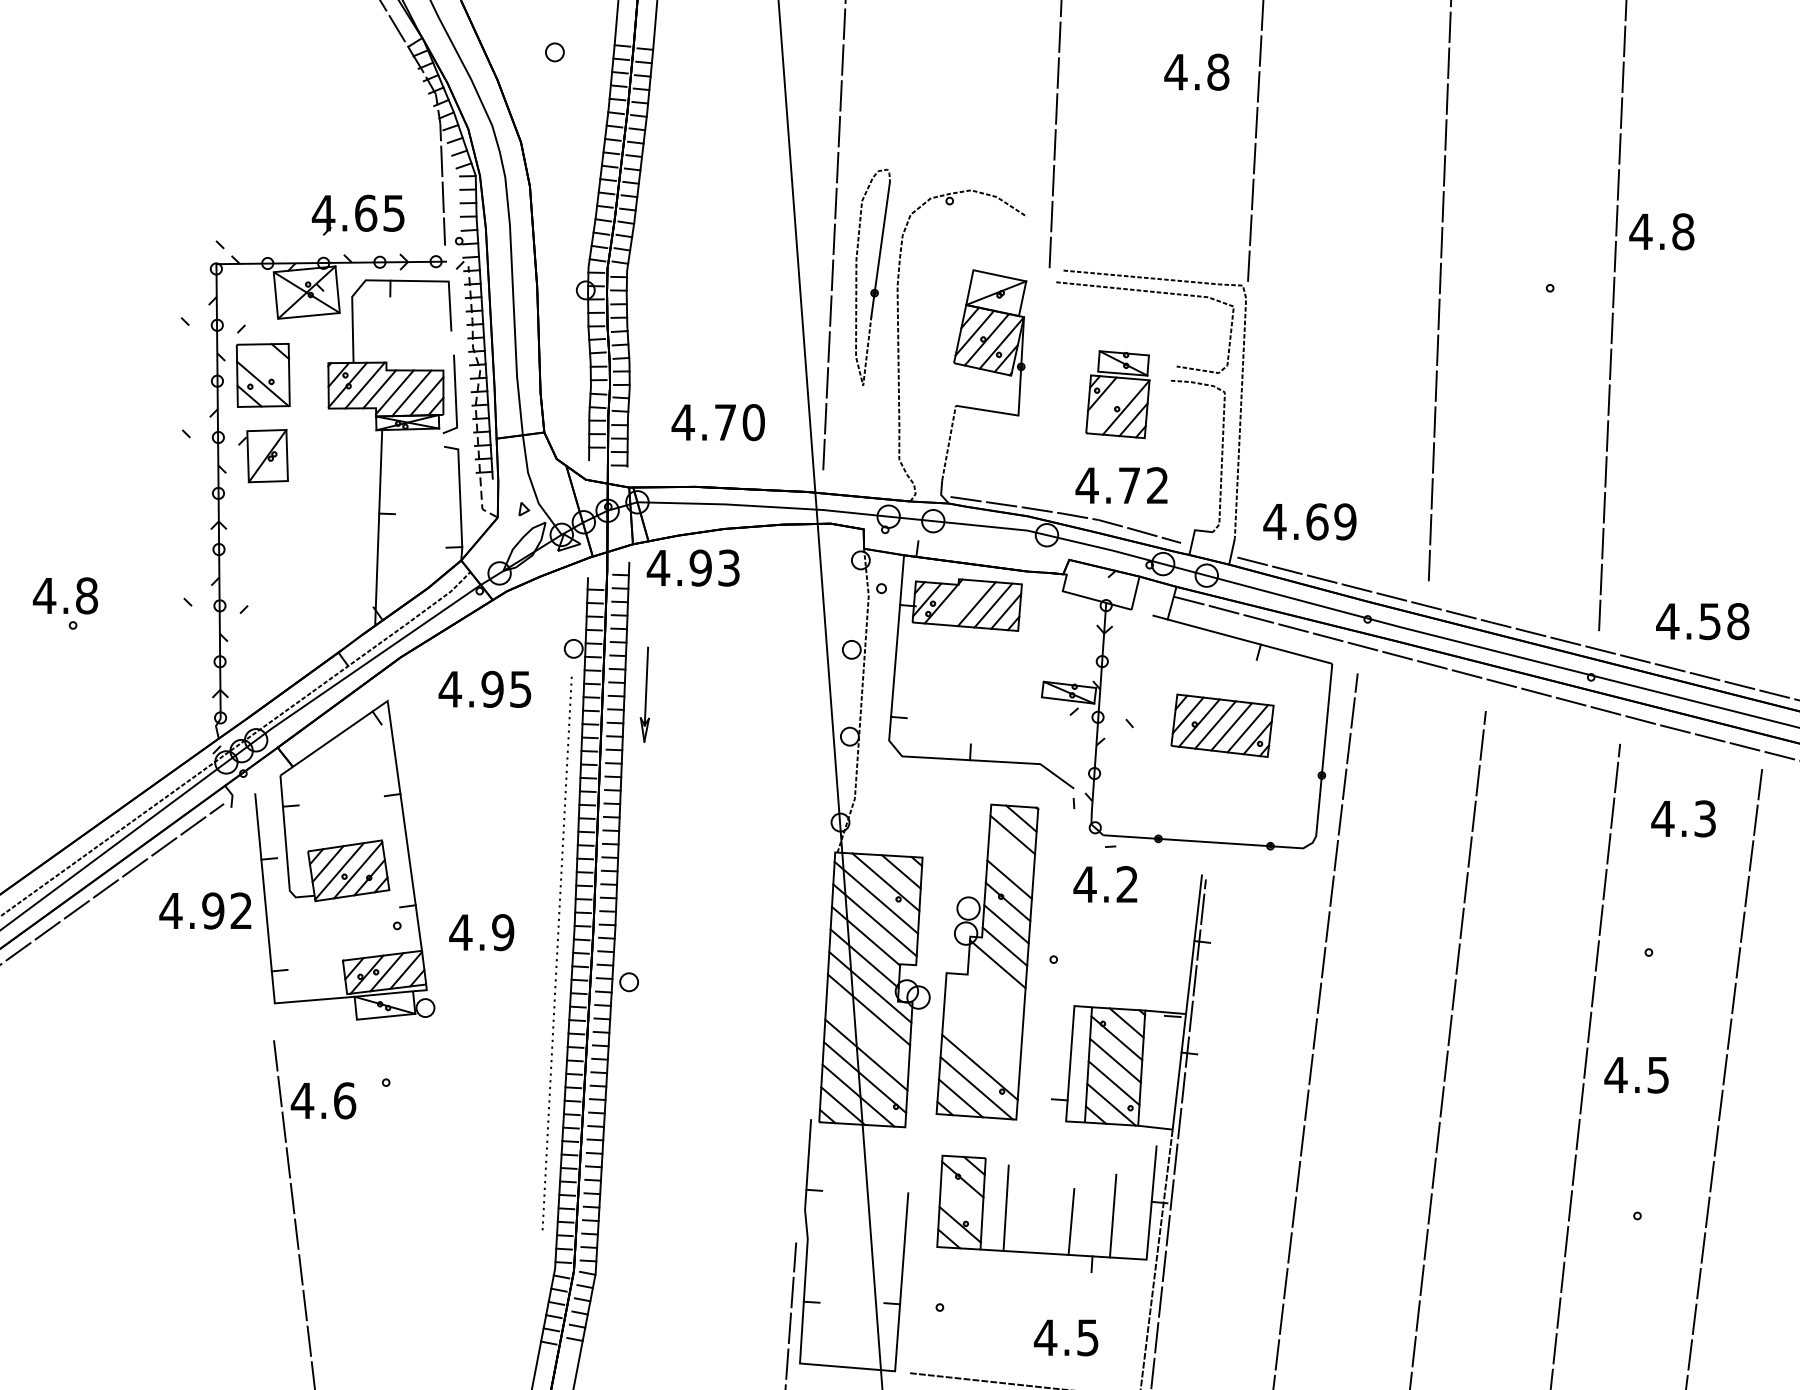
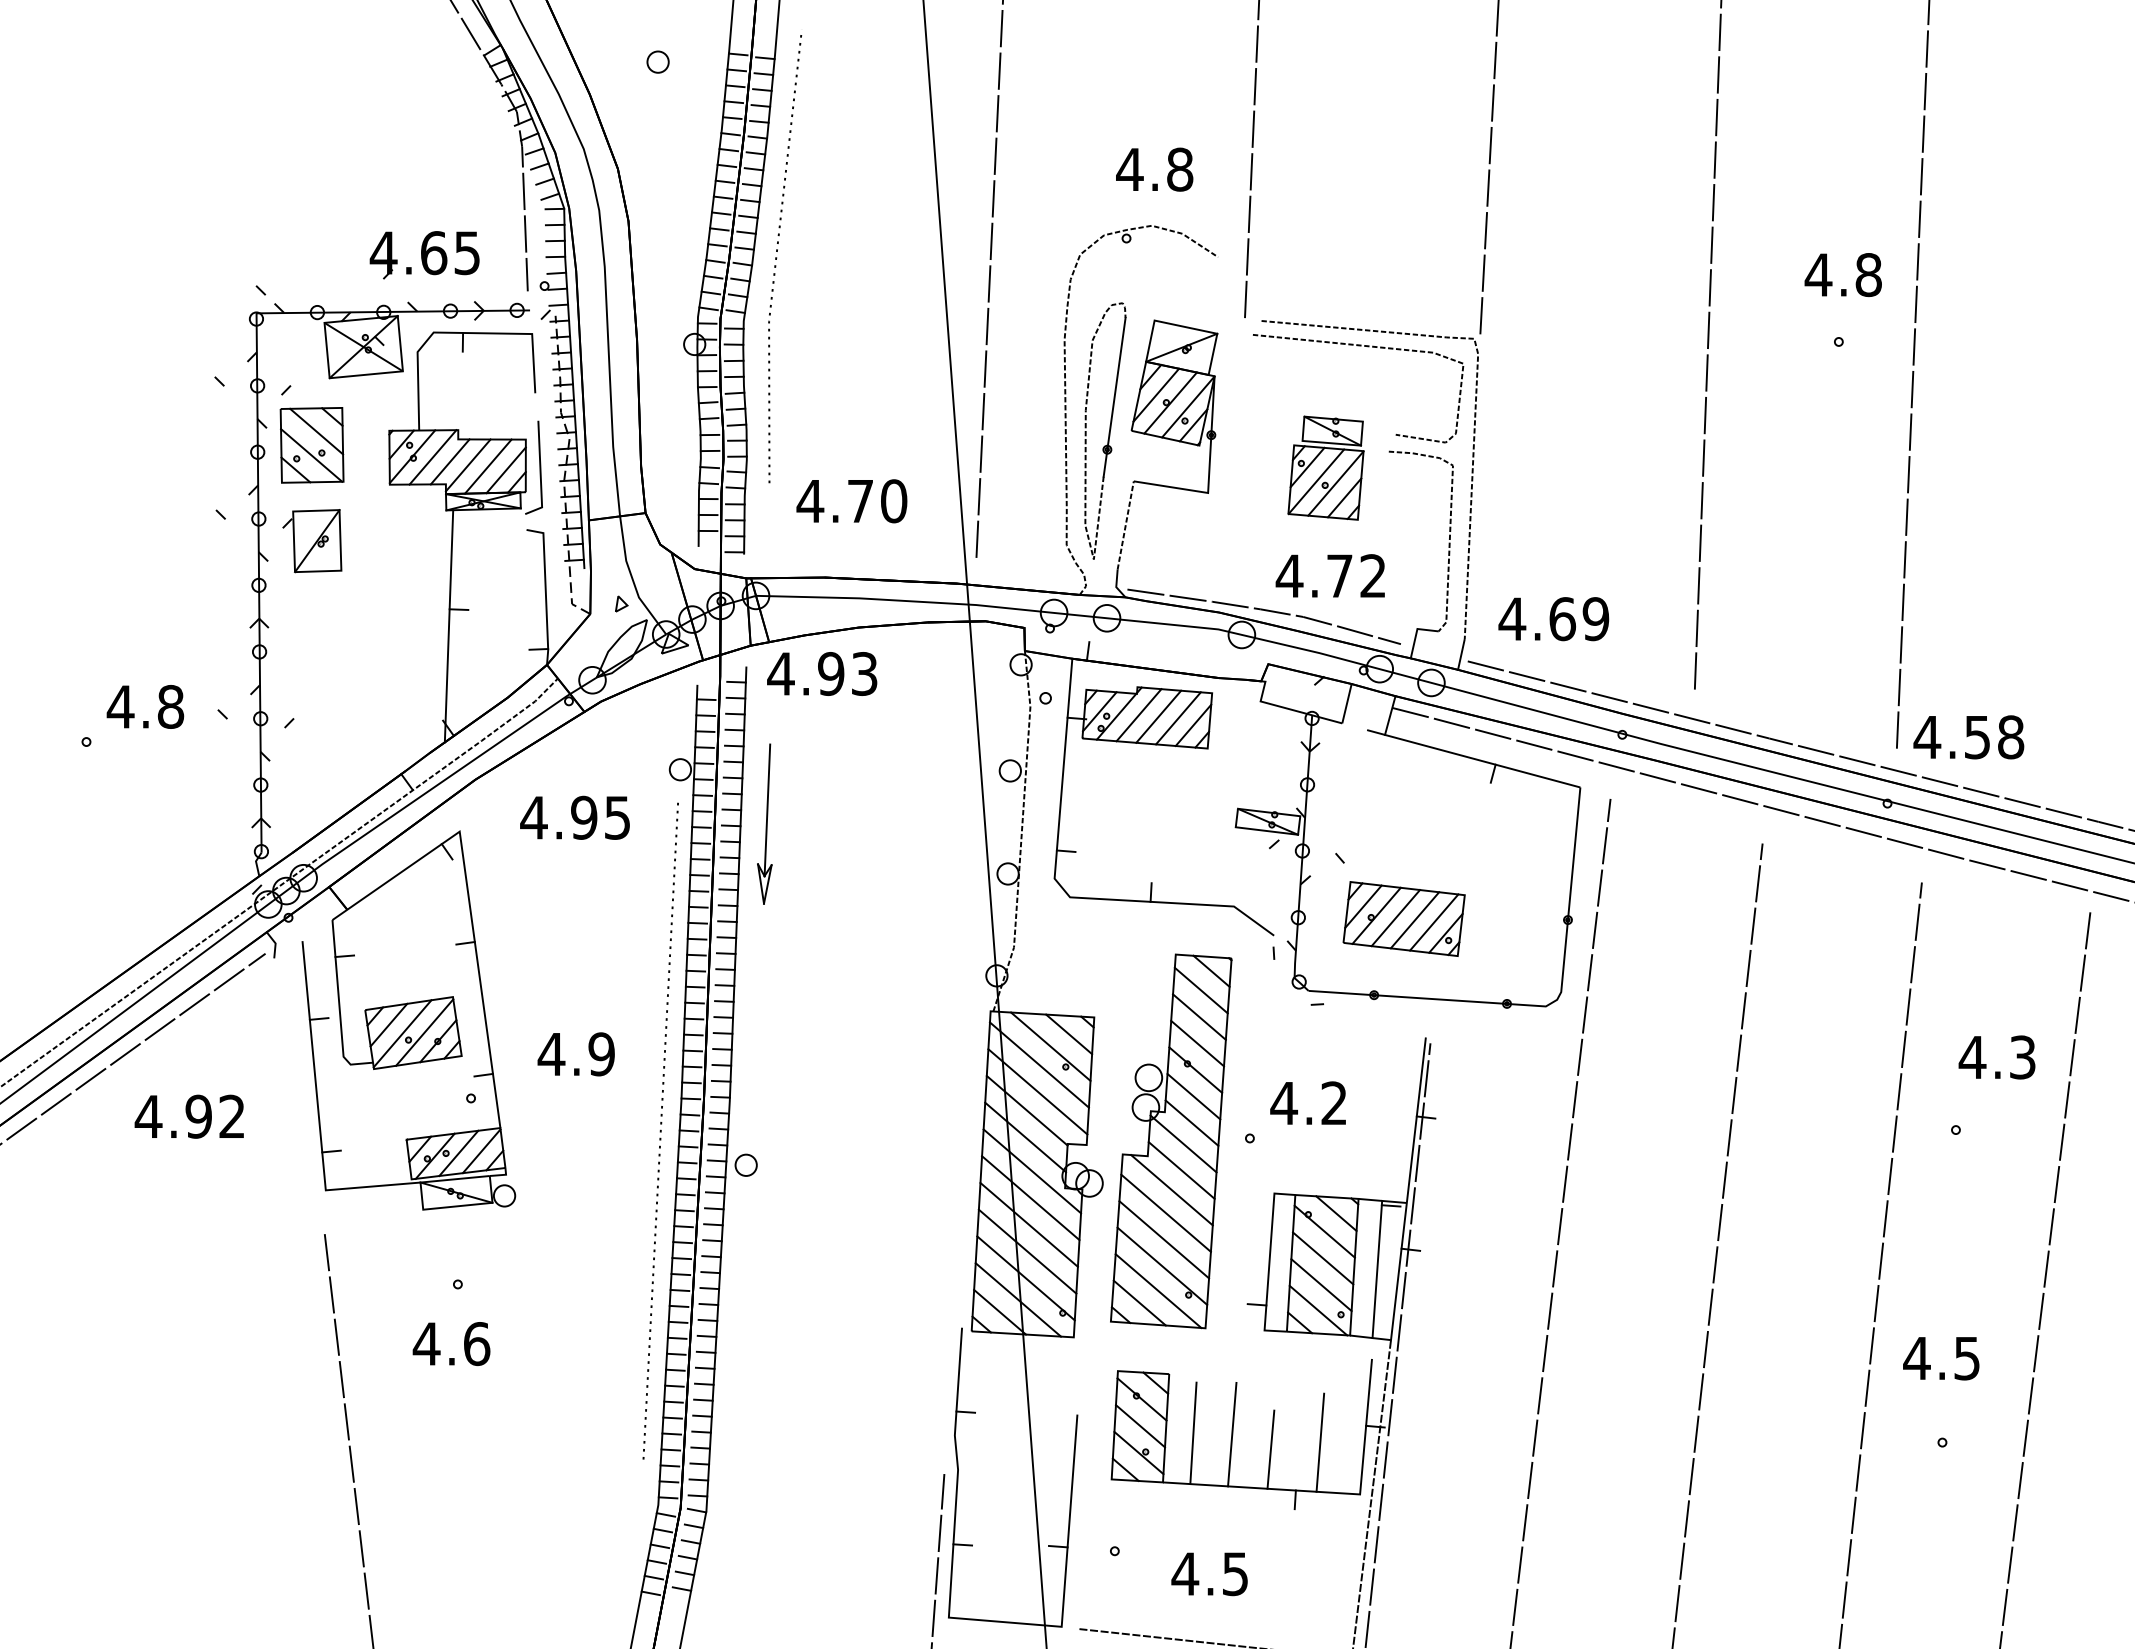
text: (1196, 72) -> (1154, 169), moved
line: (655, 217) -> (777, 258), added
text: (1661, 232) -> (1842, 275), moved
part: (873, 276) -> (1105, 430), moved
line: (266, 363) -> (316, 431), added
line: (1109, 405) -> (1316, 481), added
text: (65, 595) -> (145, 706), moved
line: (959, 603) -> (1138, 715), added
text: (1702, 621) -> (1968, 737), moved
part: (644, 694) -> (764, 823), size x1.43
part: (1221, 725) -> (1403, 918), moved
text: (1683, 818) -> (1996, 1057), moved
line: (1011, 856) -> (1199, 1016), added
text: (1104, 883) -> (1307, 1102), moved
text: (204, 910) -> (188, 1116), moved
text: (481, 932) -> (575, 1054), moved
line: (996, 986) -> (1181, 1170), added
line: (987, 1003) -> (1171, 1190), added
line: (982, 1022) -> (1165, 1212), added
line: (867, 1032) -> (1028, 1224), added
line: (981, 1044) -> (1164, 1239), added
line: (1161, 1070) -> (1377, 1269), added
text: (1636, 1075) -> (1941, 1358), moved
text: (323, 1100) -> (451, 1343), moved
line: (961, 1202) -> (1140, 1426), added
line: (1039, 1209) -> (1232, 1434), added
text: (1066, 1338) -> (1209, 1574), moved

